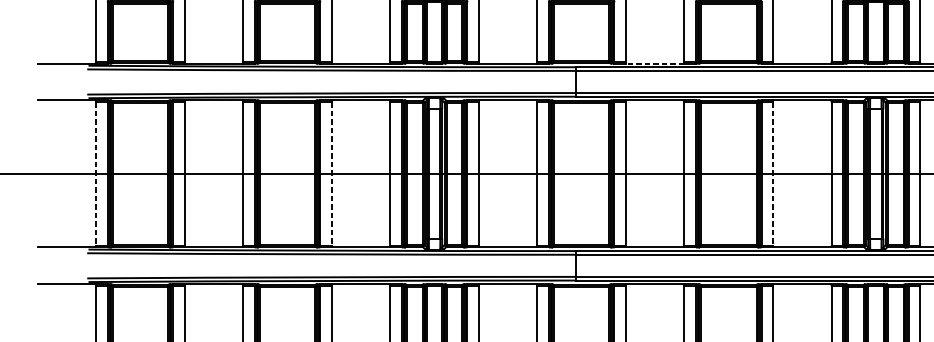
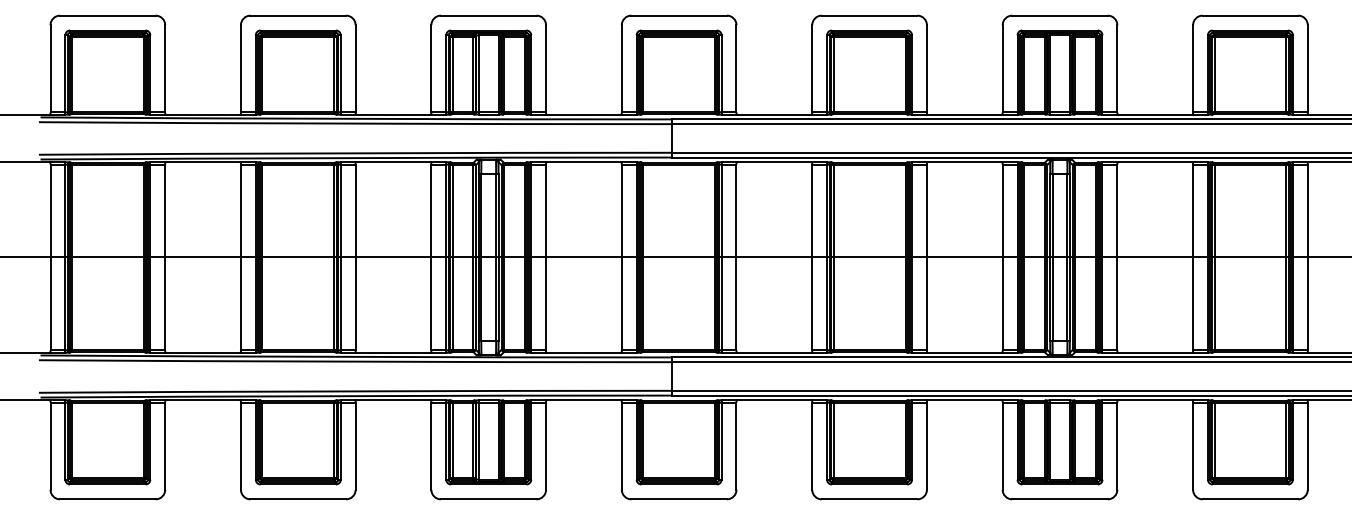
line: (655, 63) -> (774, 114), dashed -> solid
line: (96, 173) -> (50, 257), dashed -> solid
line: (331, 173) -> (355, 257), dashed -> solid
line: (772, 173) -> (926, 257), dashed -> solid

